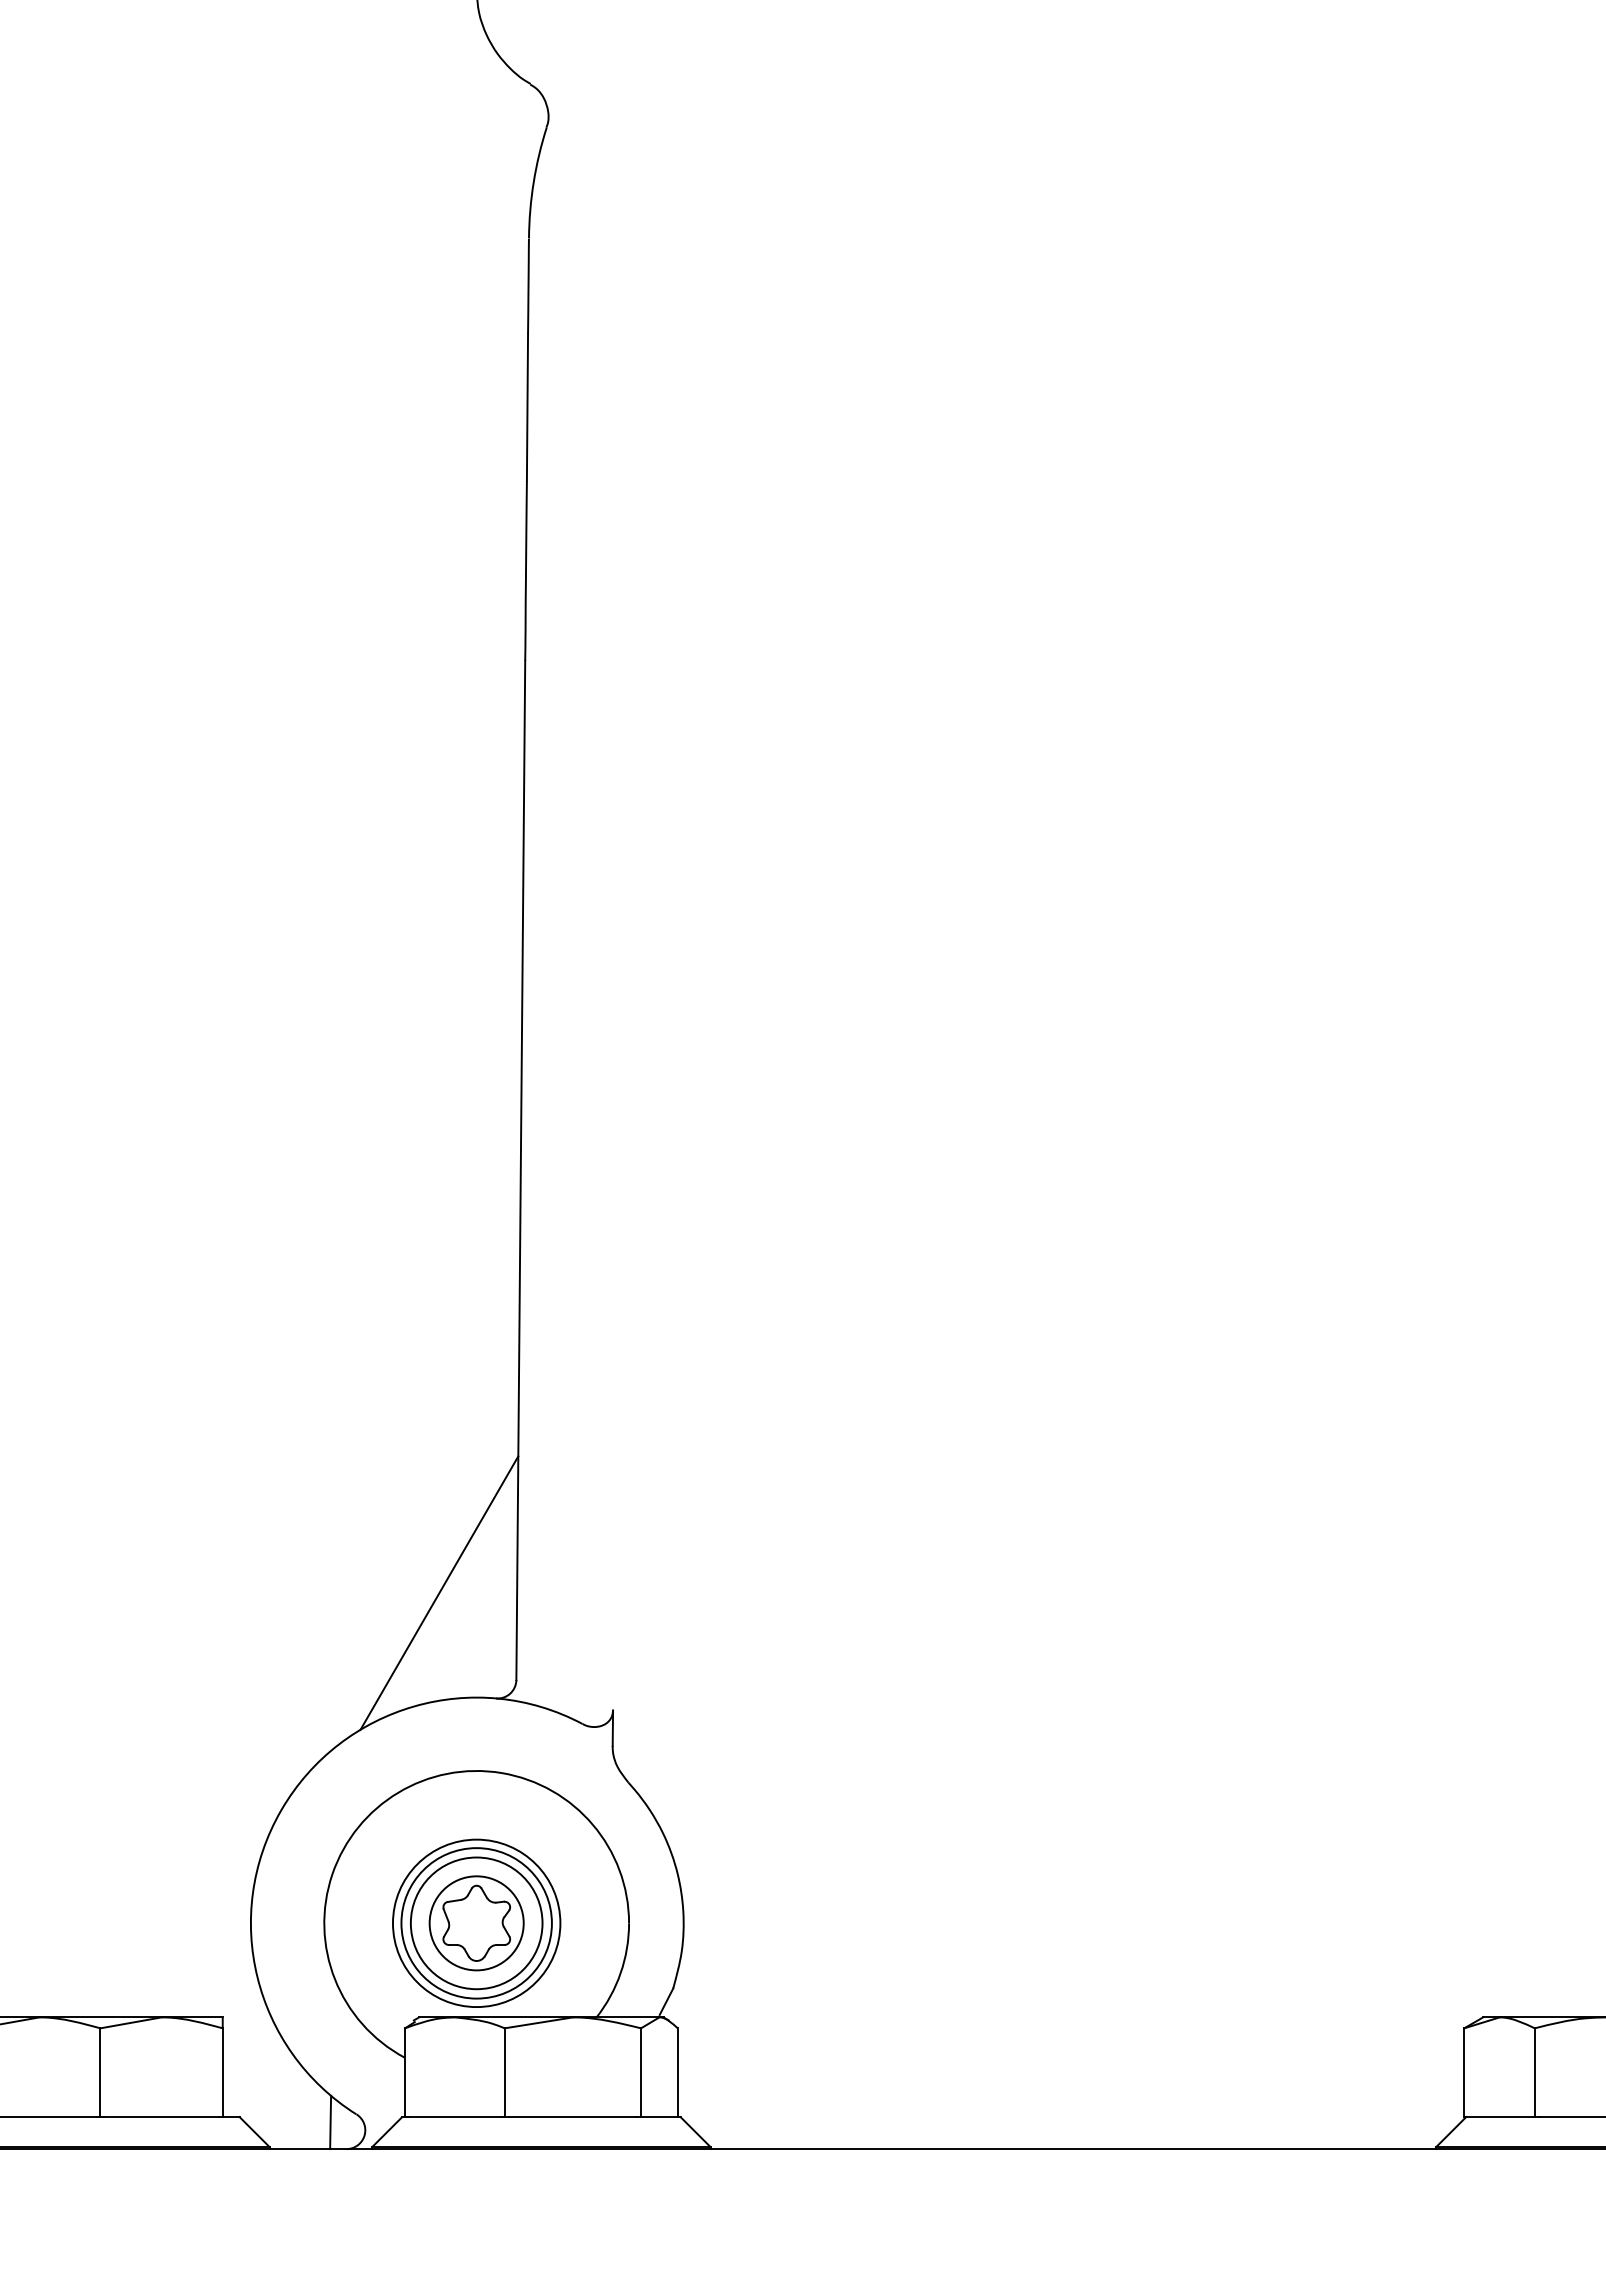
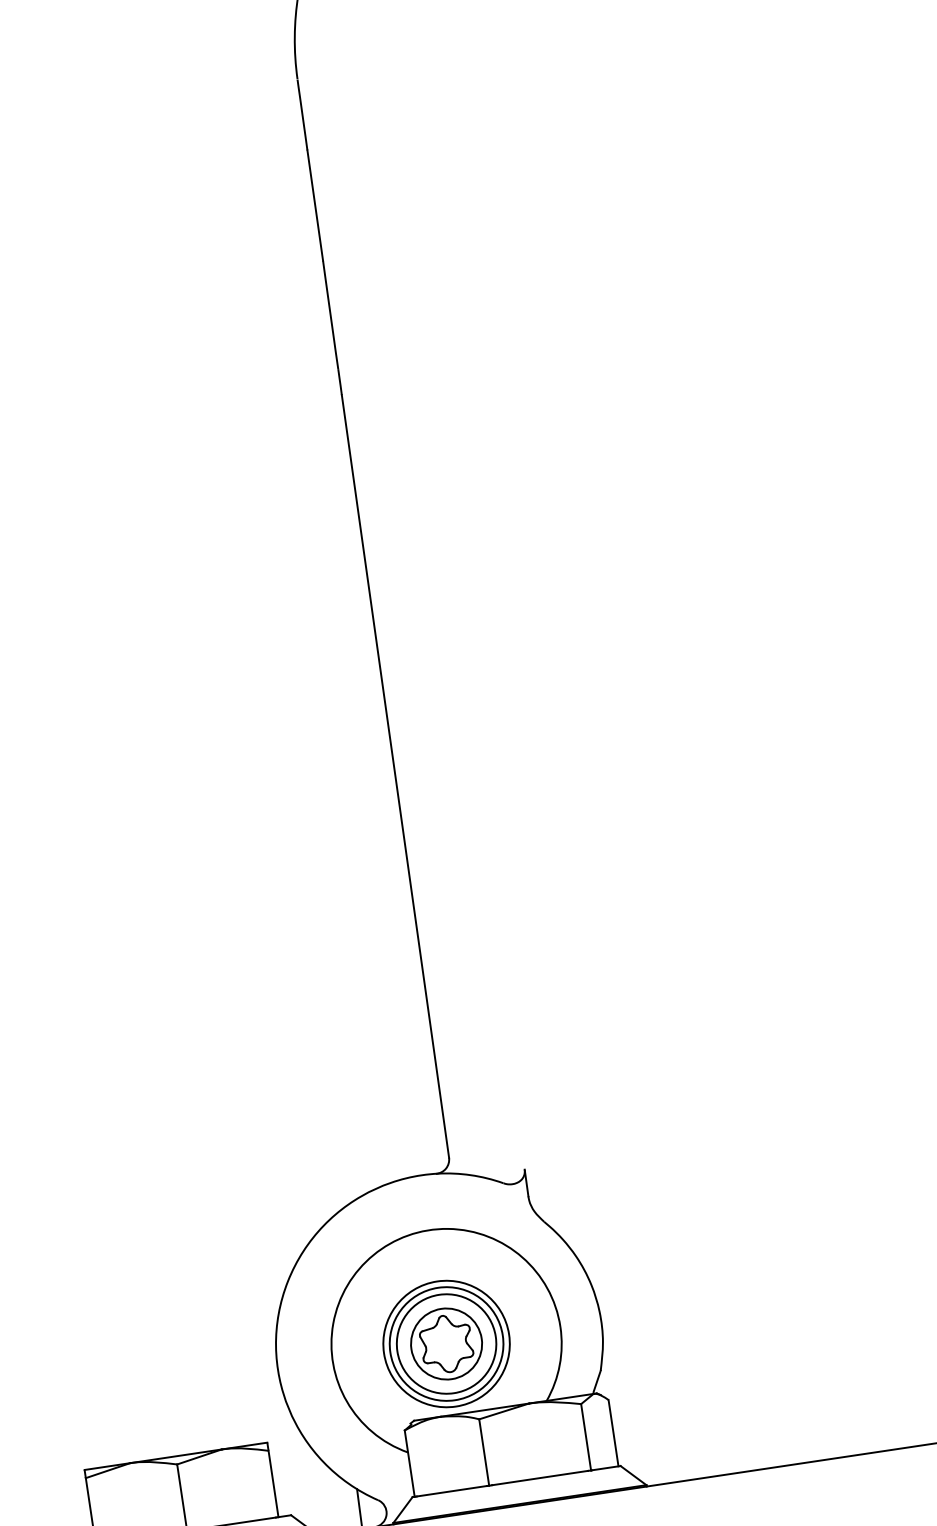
line: (439, 1592) -> (381, 1100), removed

